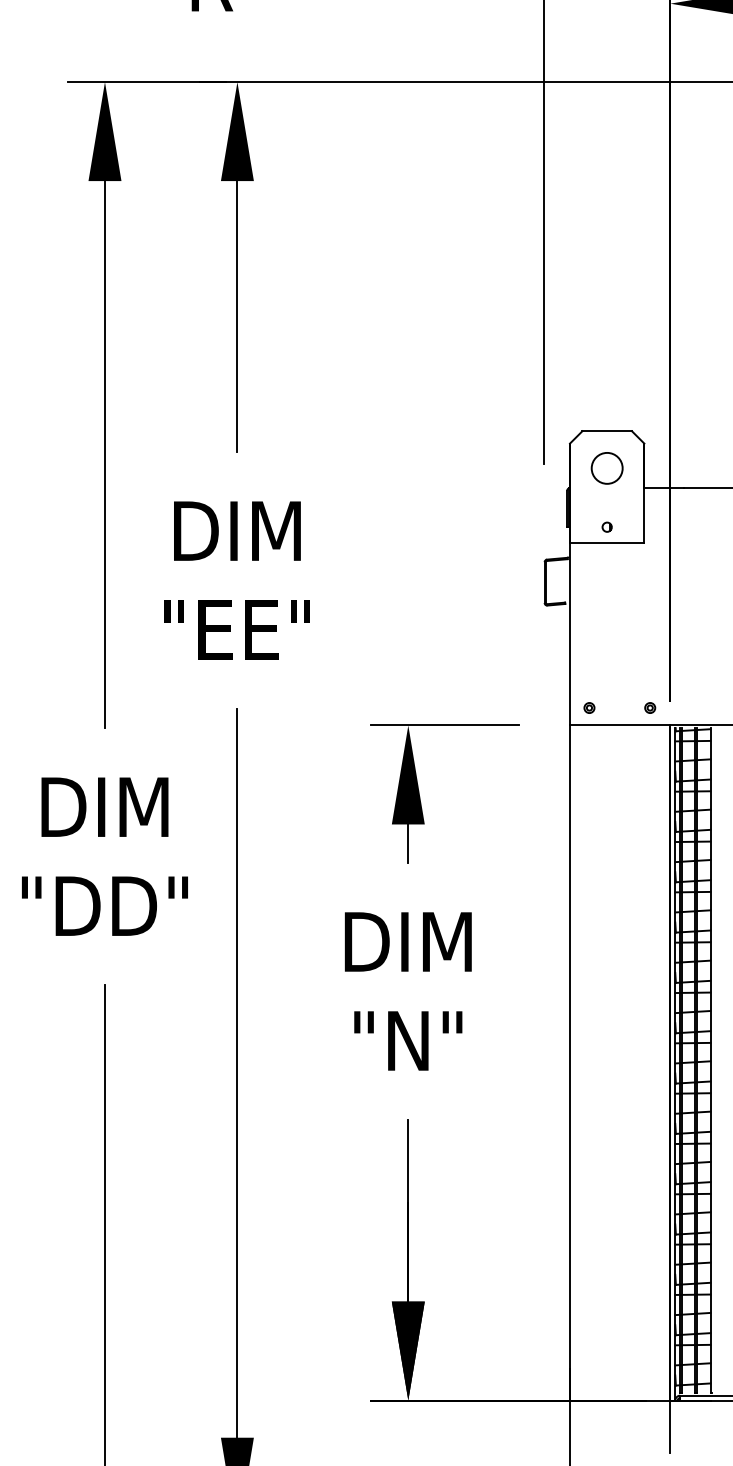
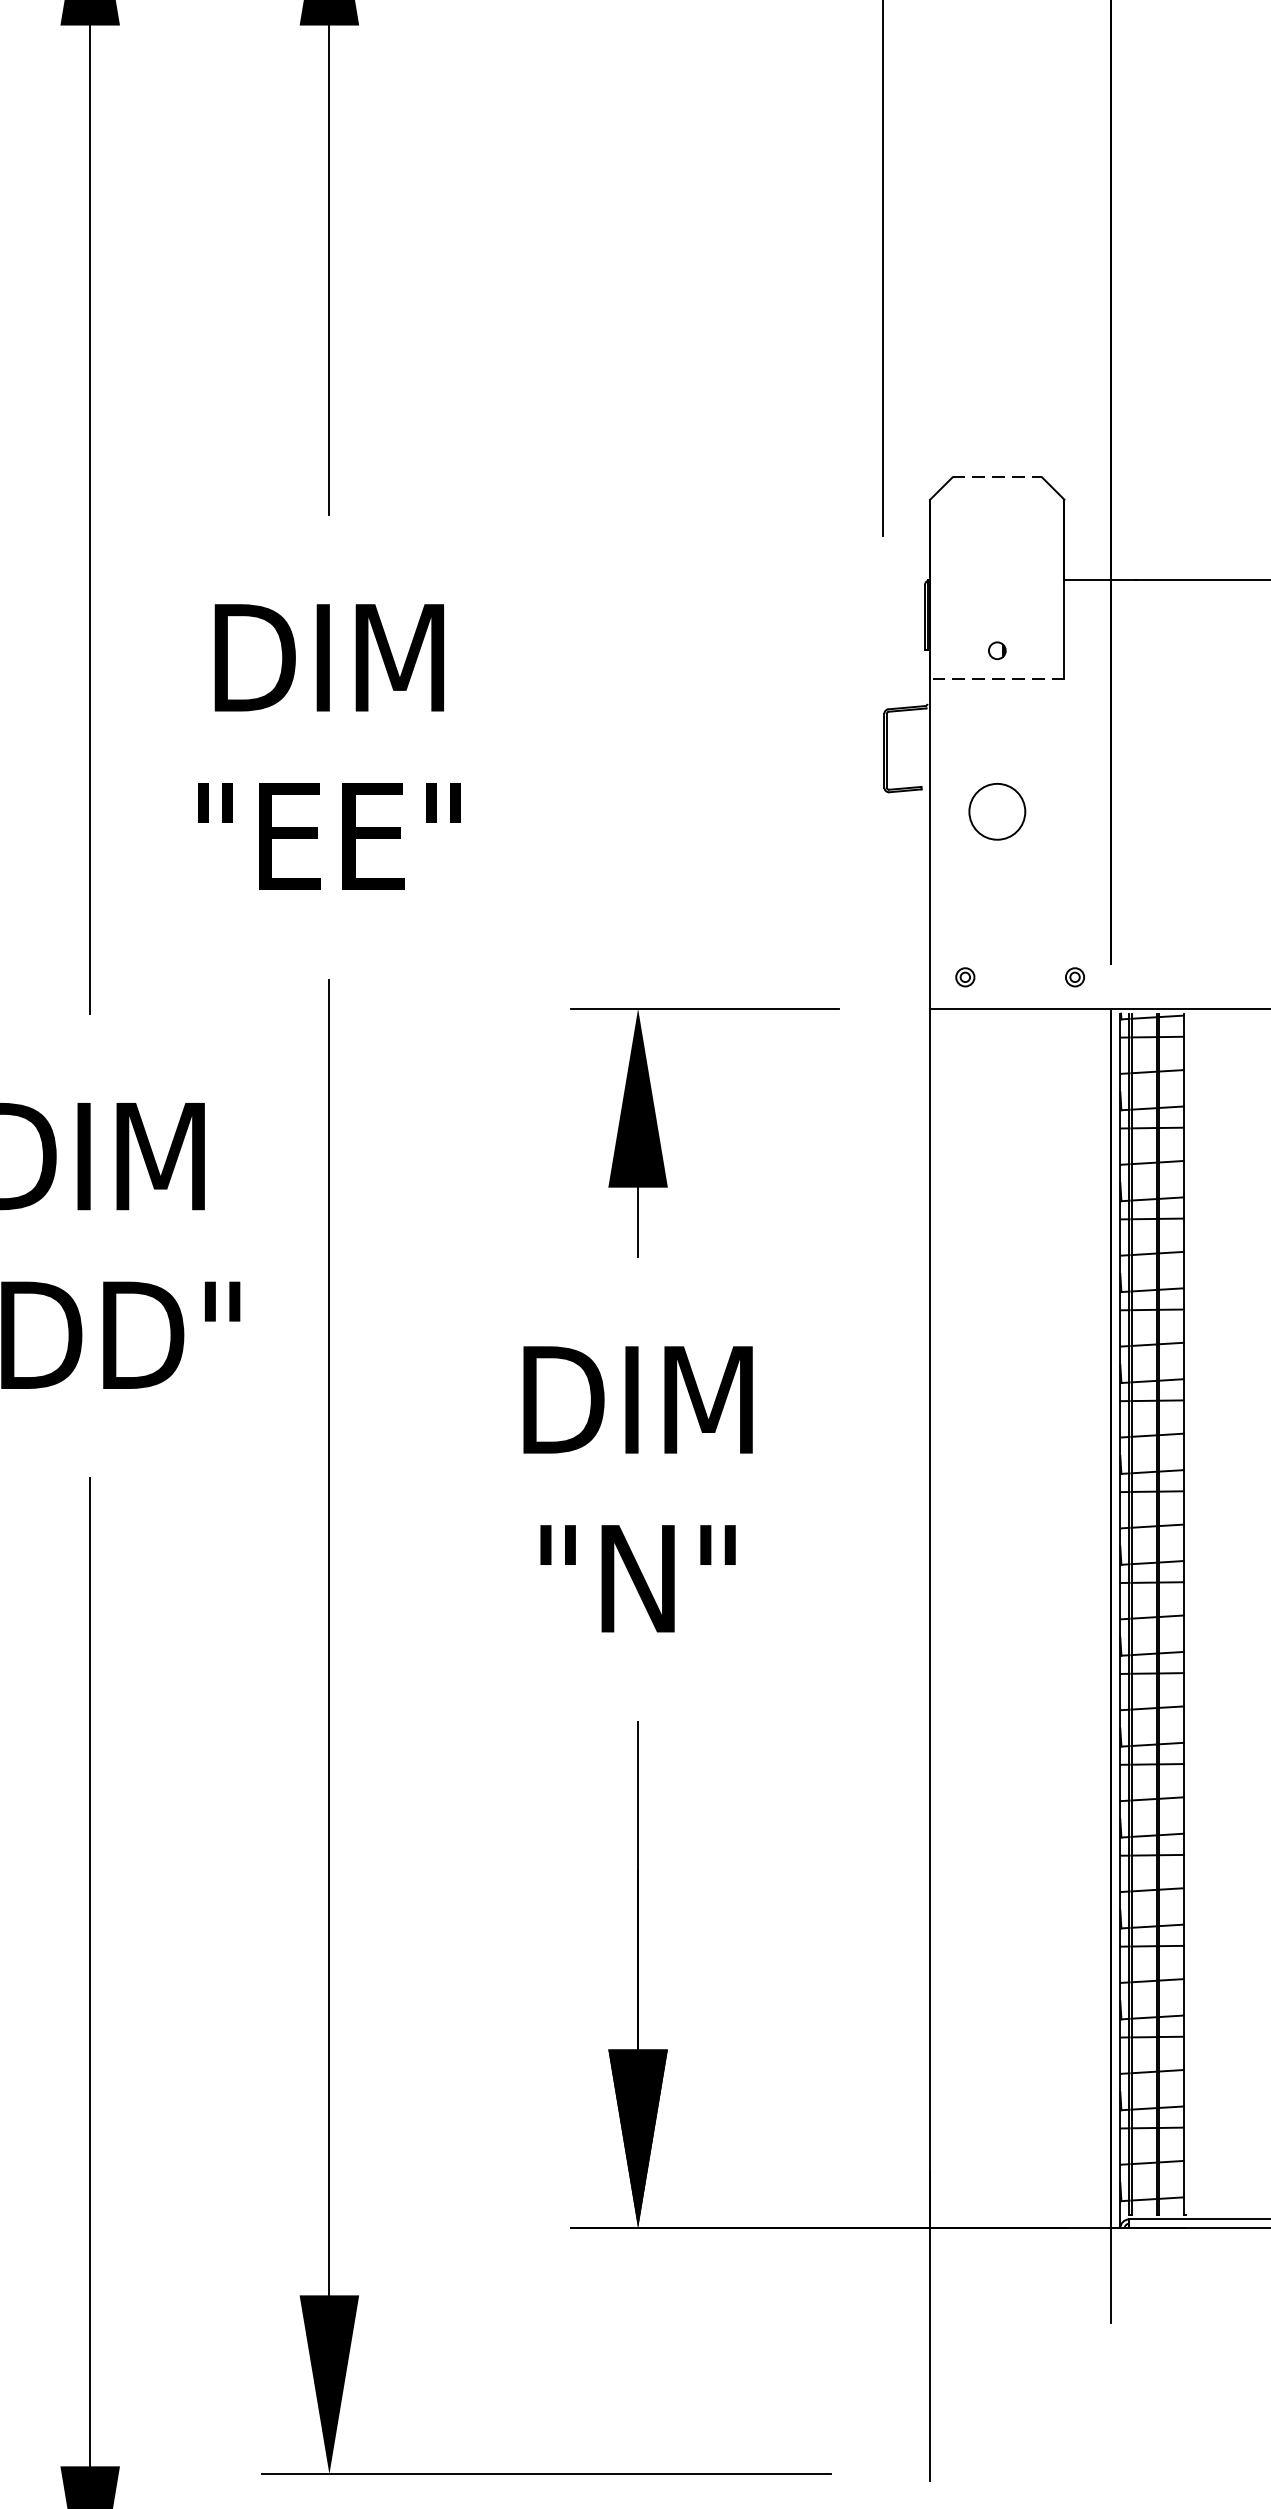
line: (607, 431) -> (997, 477), solid -> dashed
circle: (606, 468) -> (996, 812), moved
line: (606, 542) -> (996, 678), solid -> dashed

